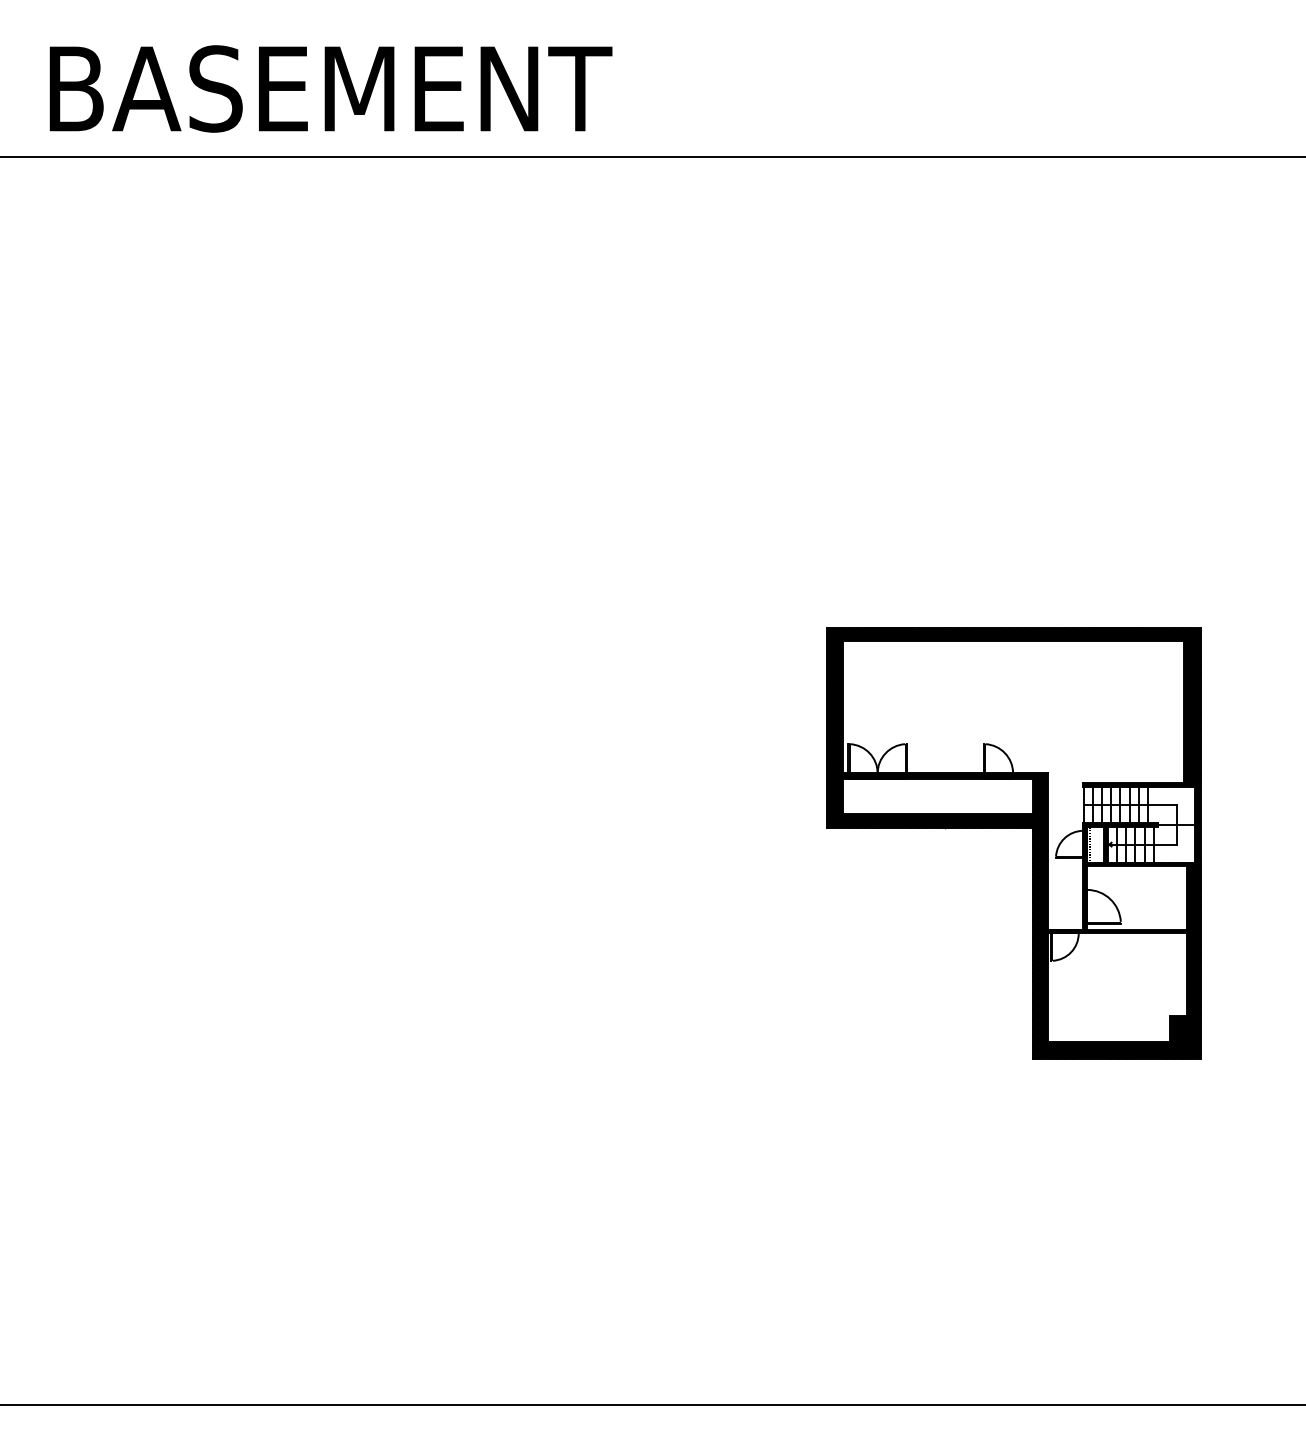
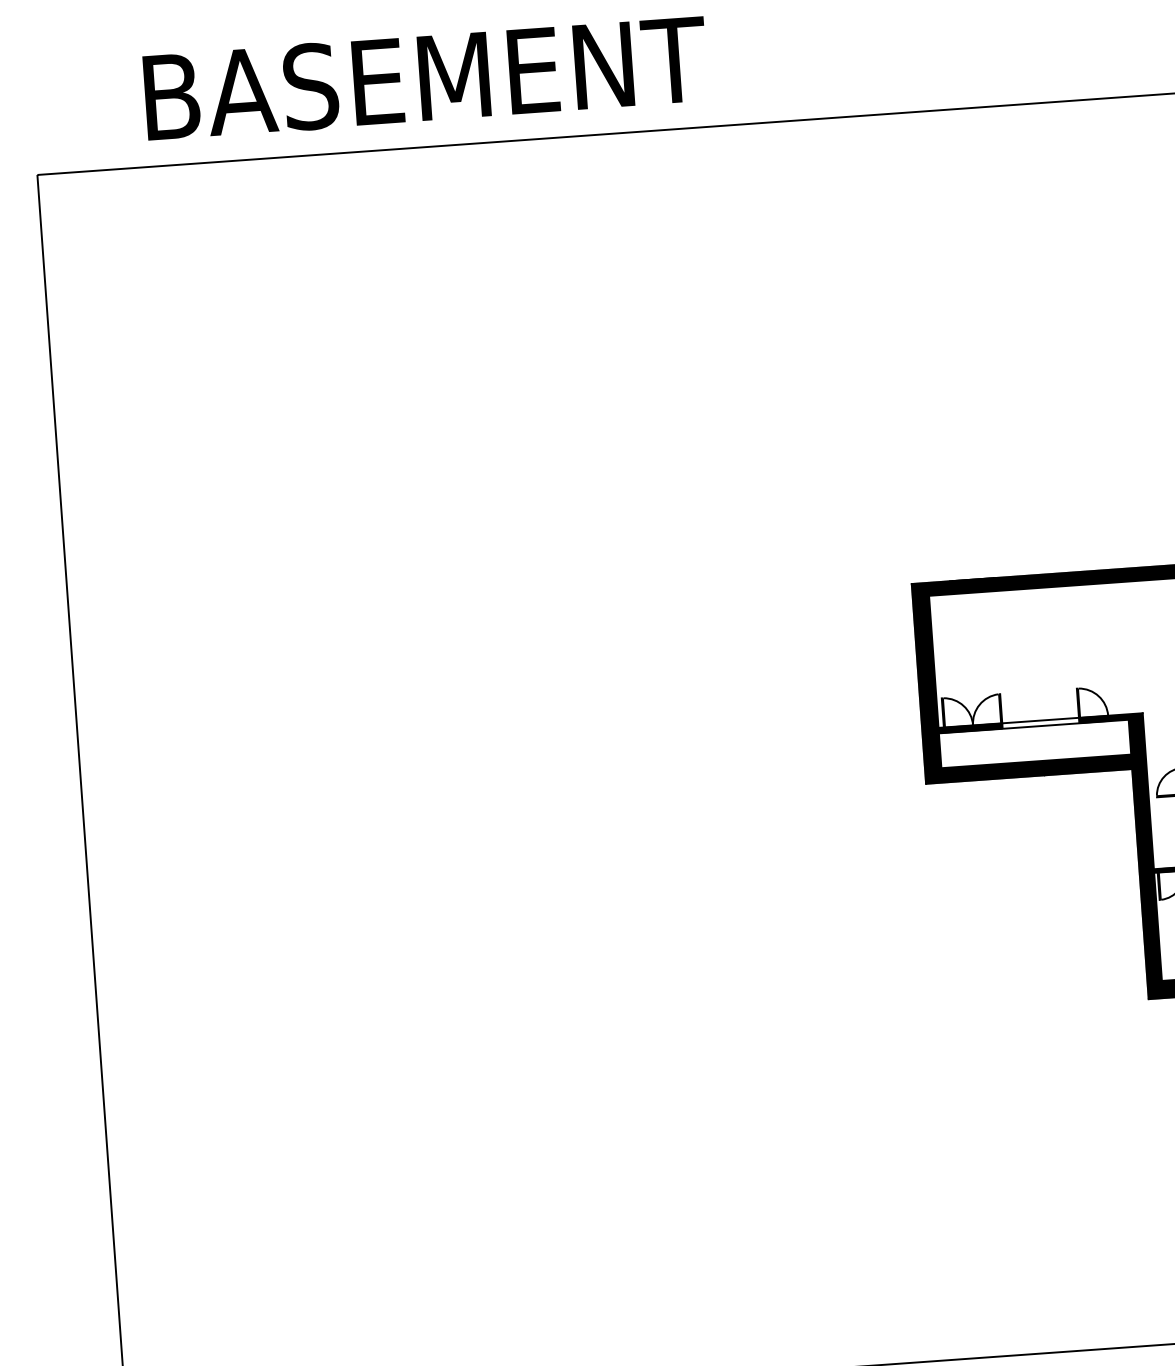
text: (330, 88) -> (425, 78), moved
fill: (944, 775) -> (1039, 722), removed

